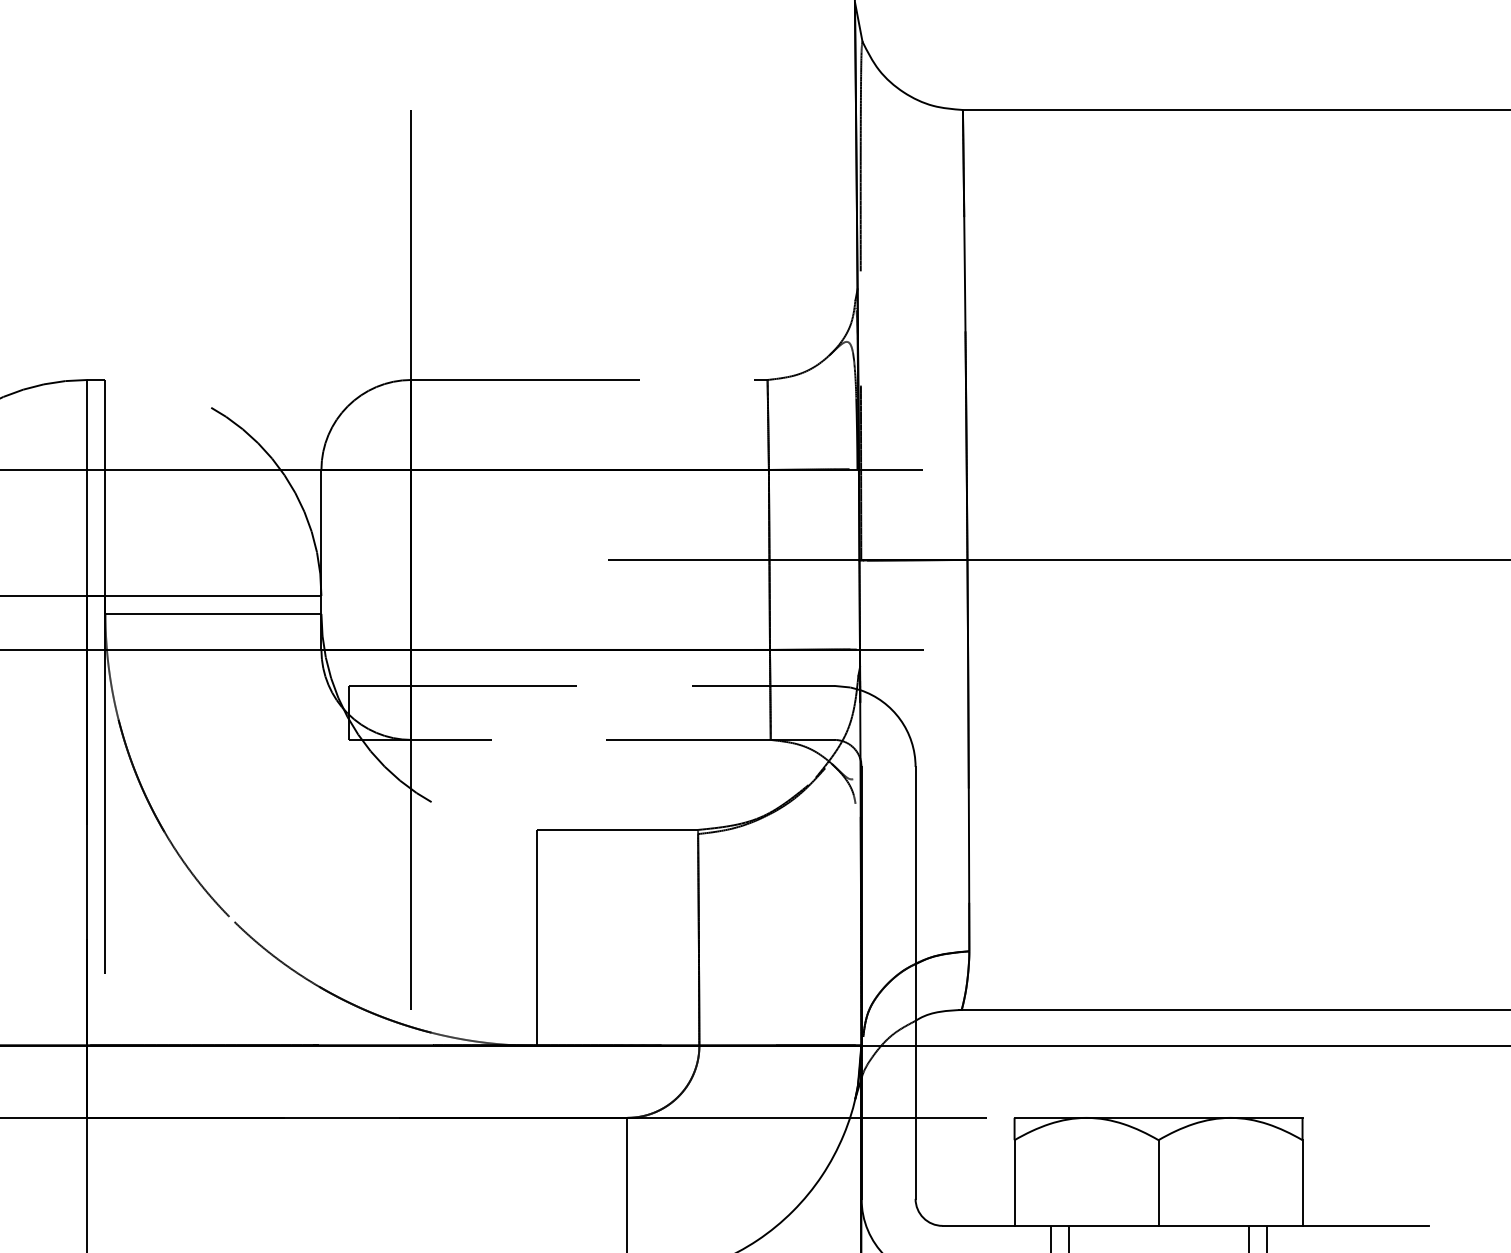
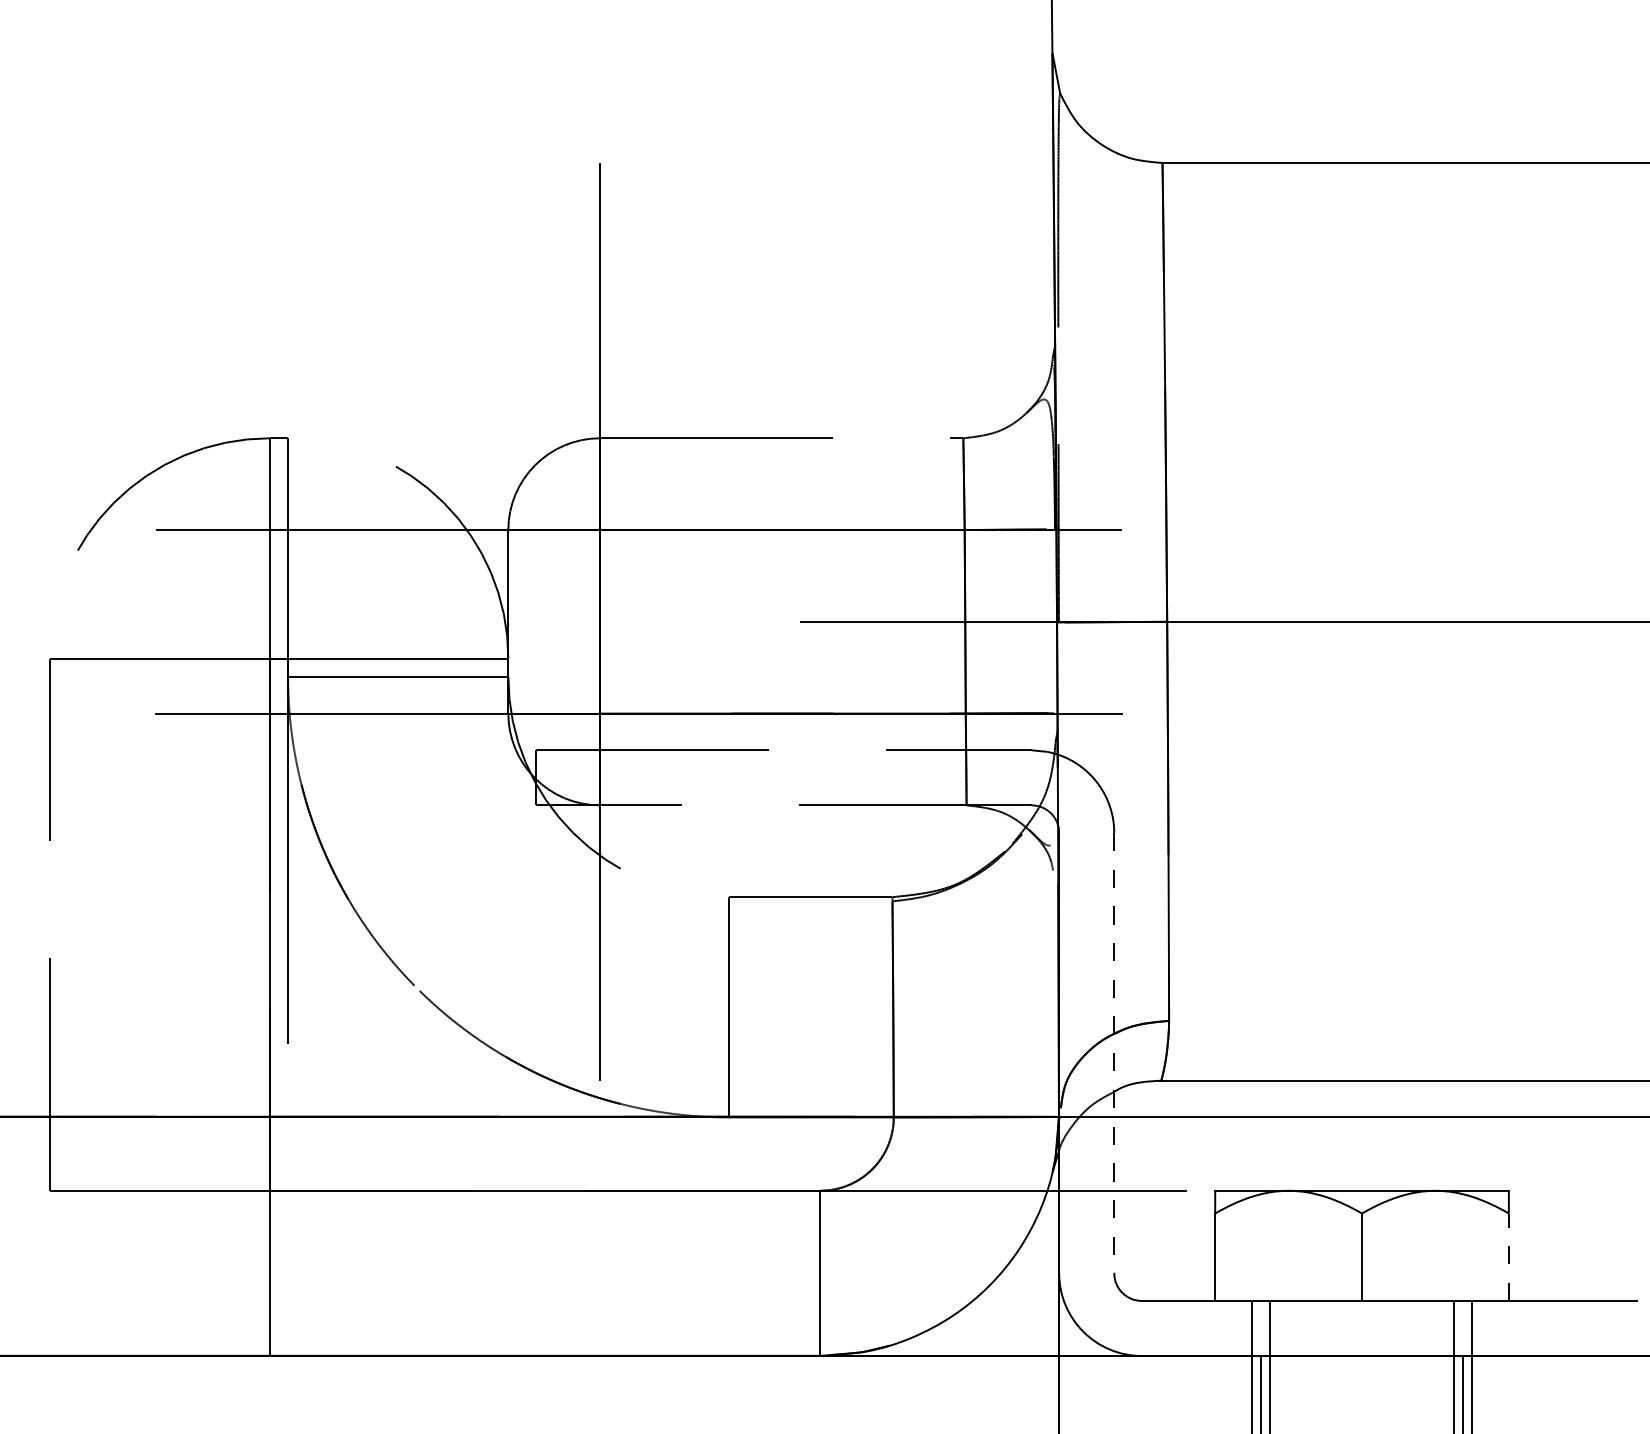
line: (915, 983) -> (1114, 1053), solid -> dashed
line: (1302, 1183) -> (1508, 1257), solid -> dashed

